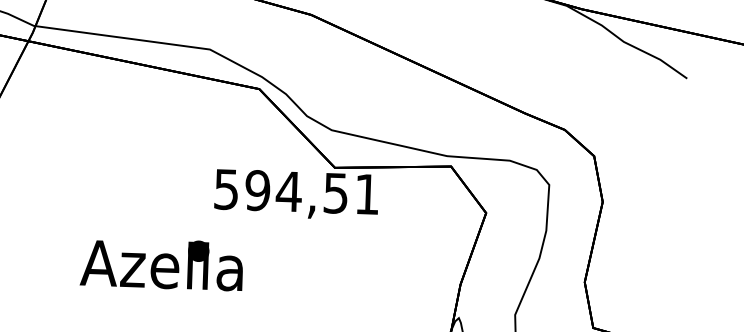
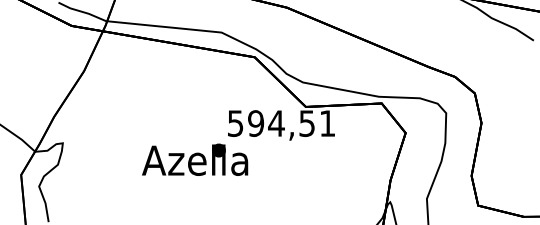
text: (162, 263) -> (195, 159), moved

